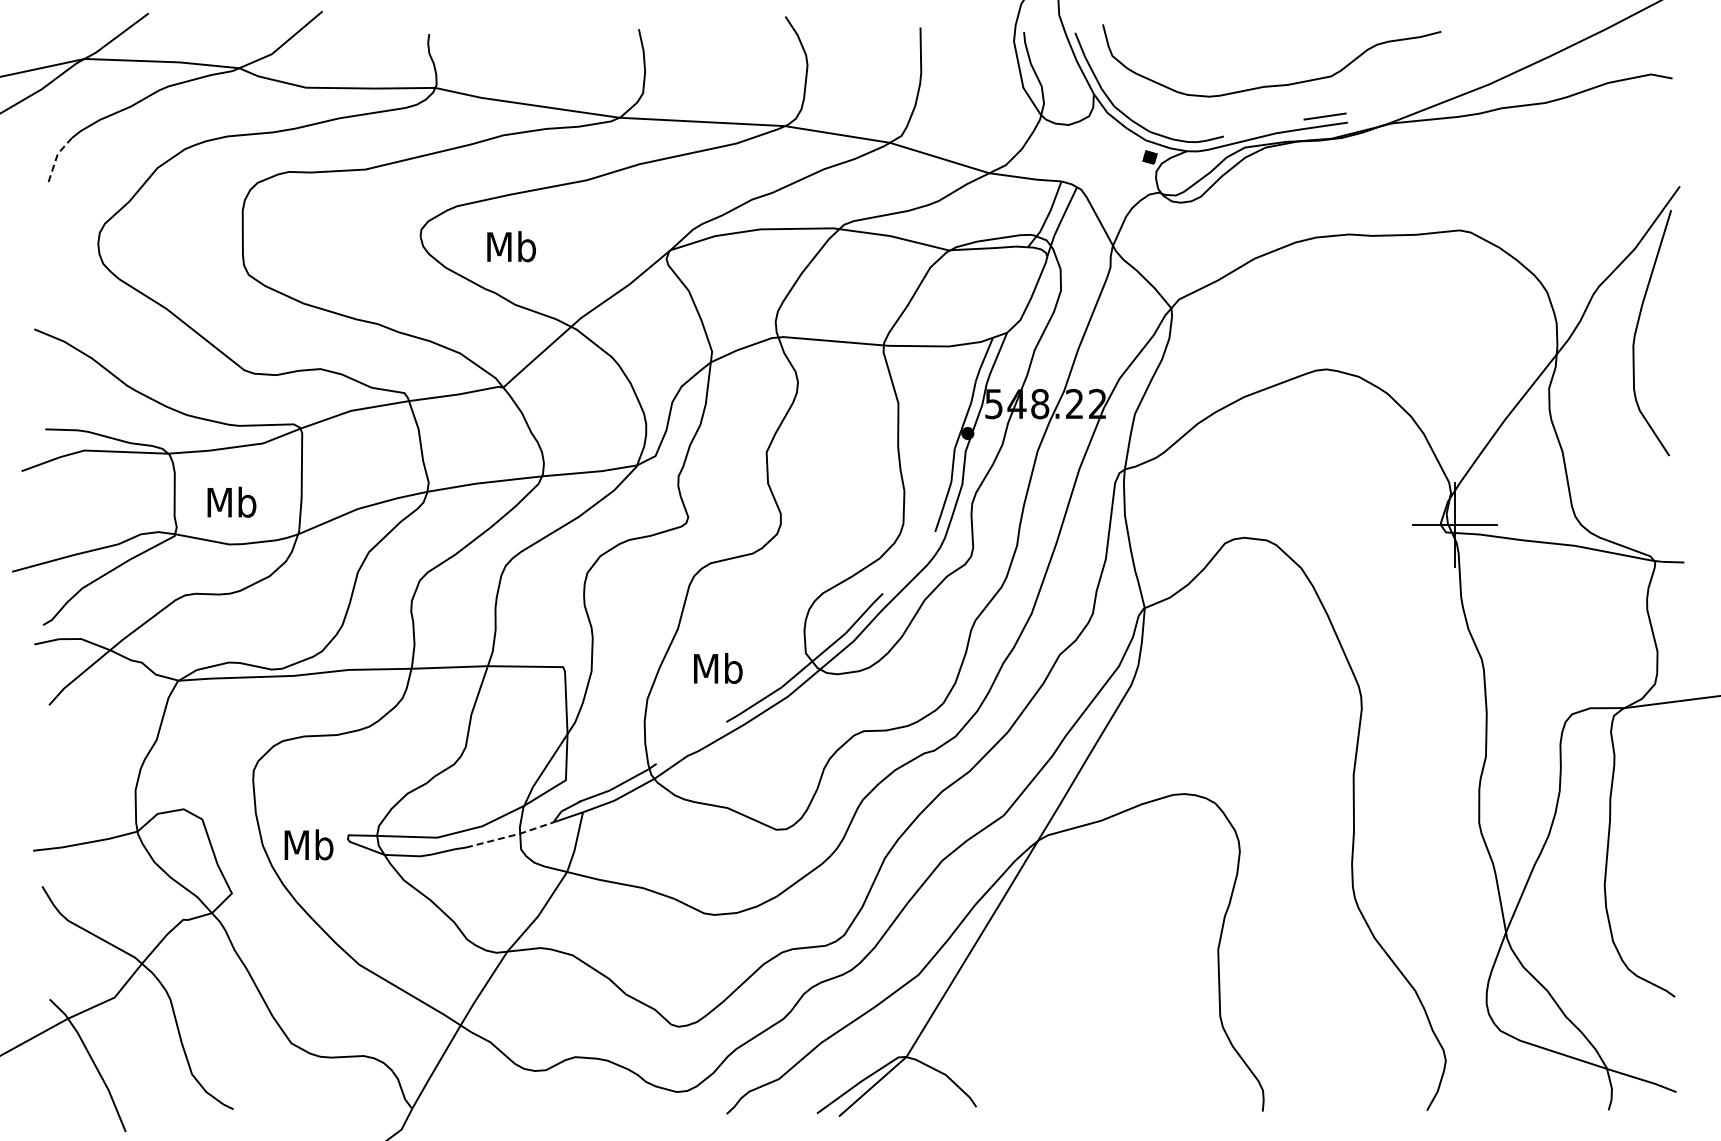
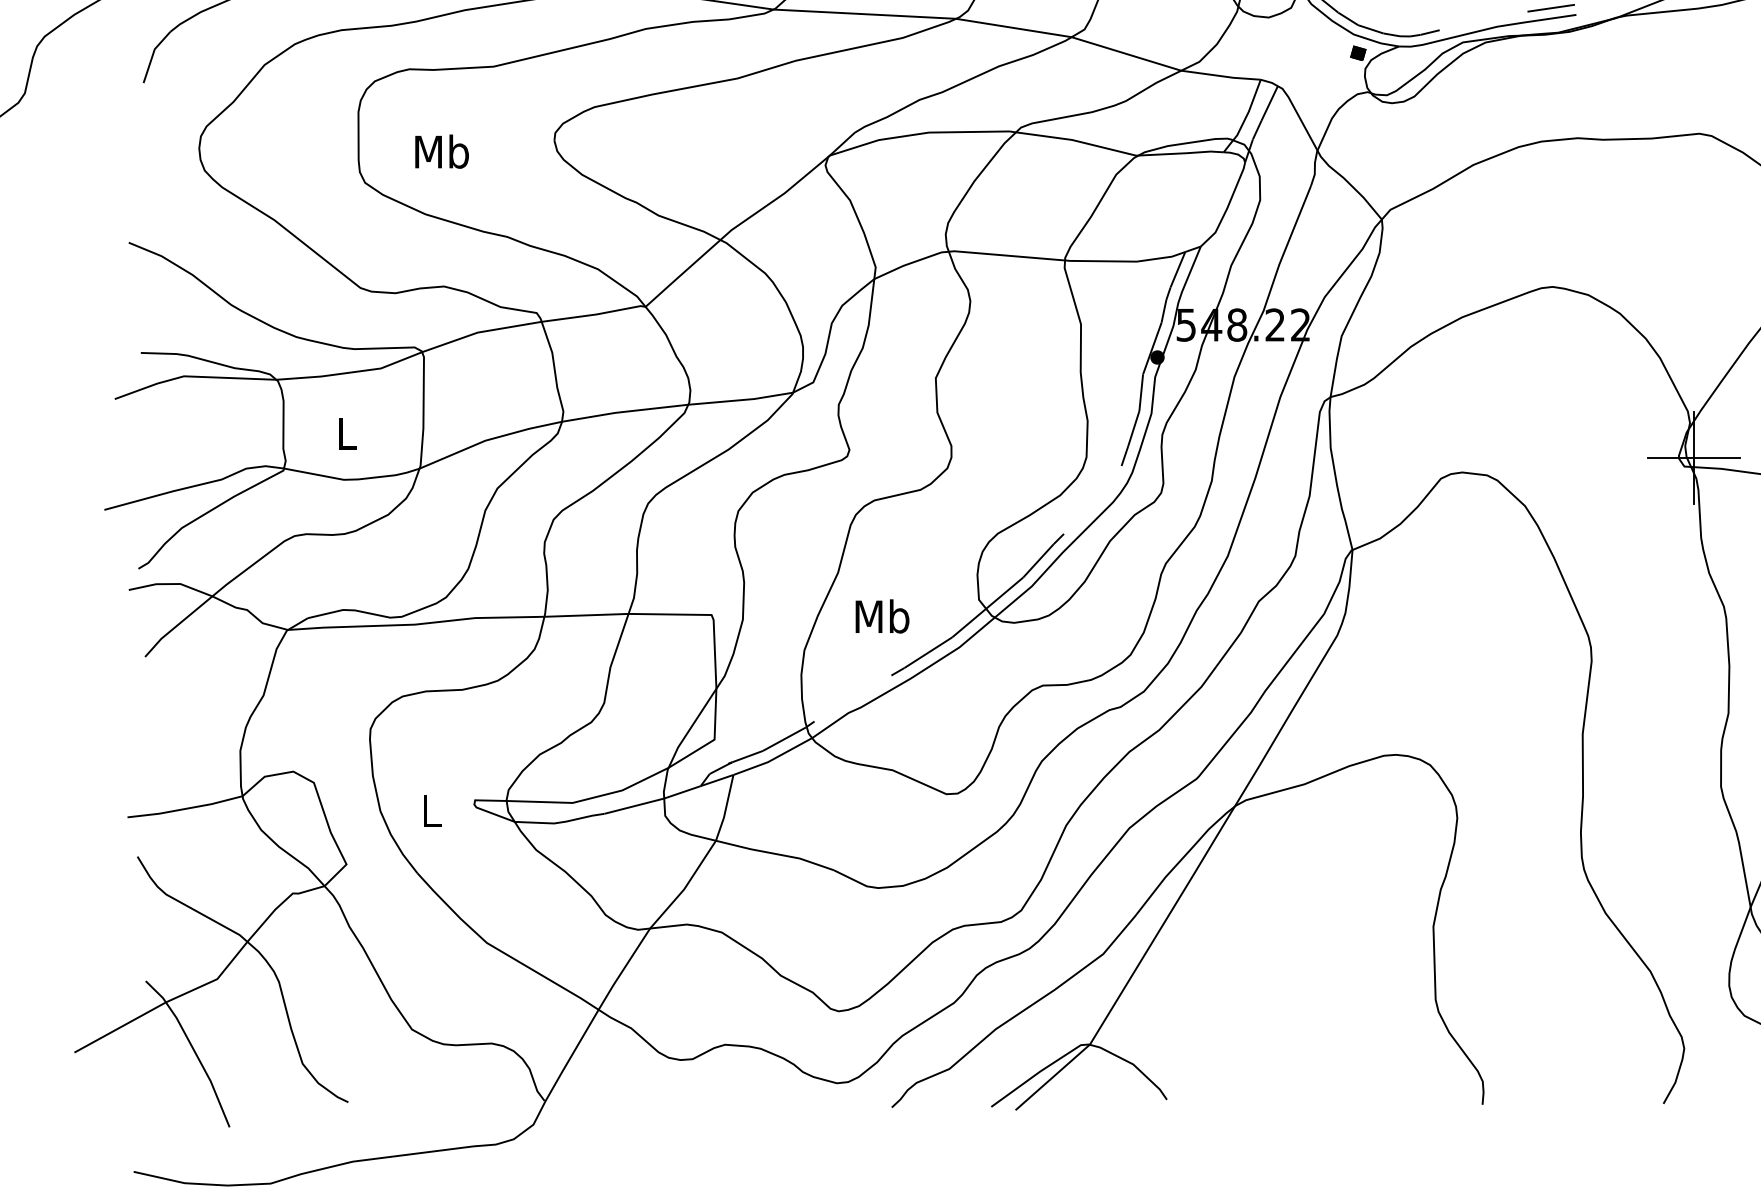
line: (56, 158) -> (153, 54), dashed -> solid
text: (511, 246) -> (441, 151), moved
text: (231, 501) -> (346, 432), Mb -> L
line: (510, 836) -> (653, 801), dashed -> solid
text: (308, 844) -> (430, 810), Mb -> L

